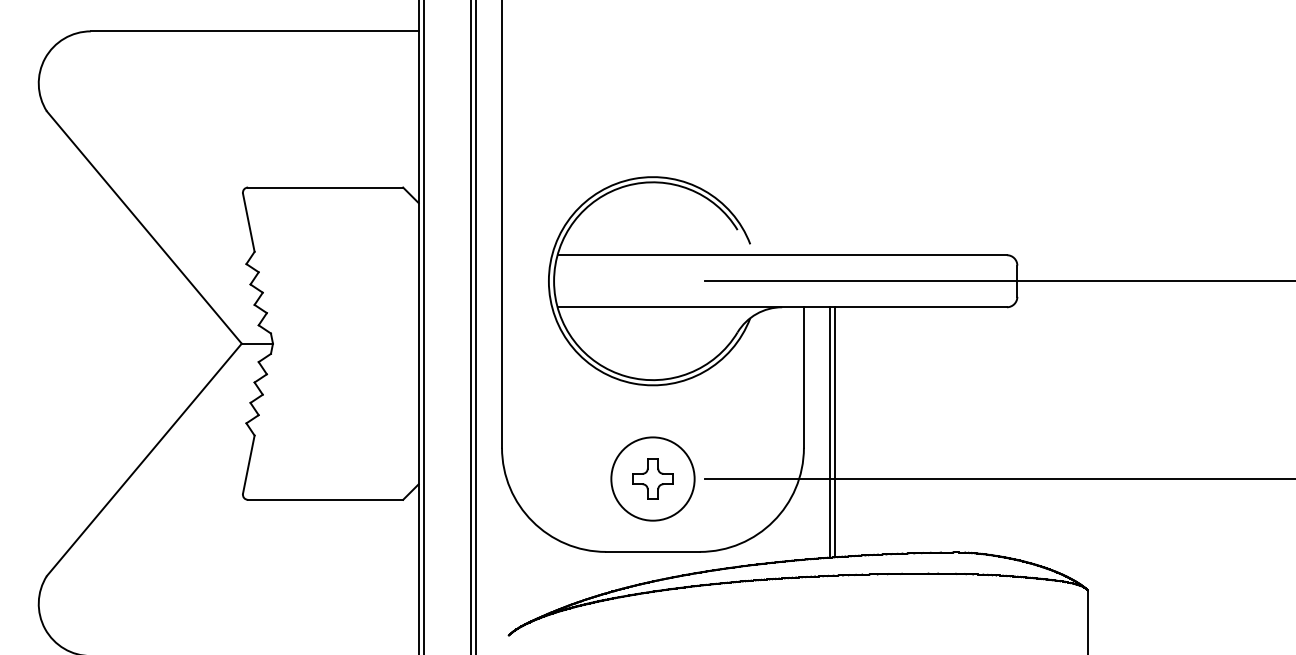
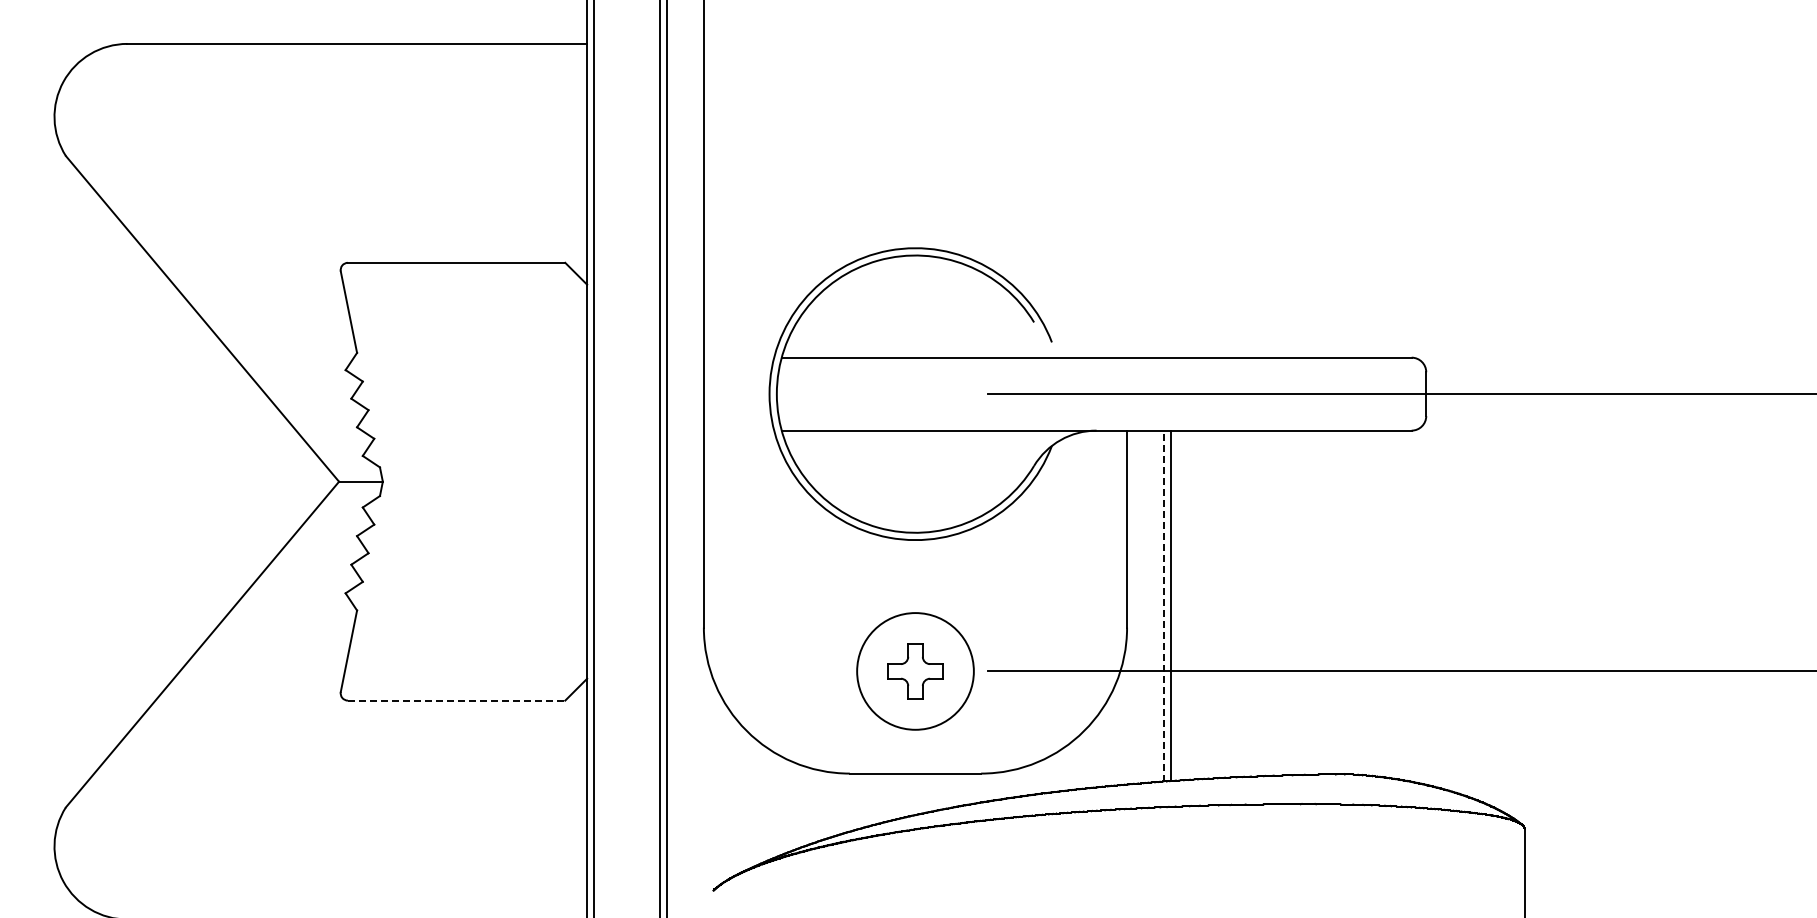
line: (829, 432) -> (1163, 605), solid -> dashed
line: (325, 499) -> (456, 700), solid -> dashed

